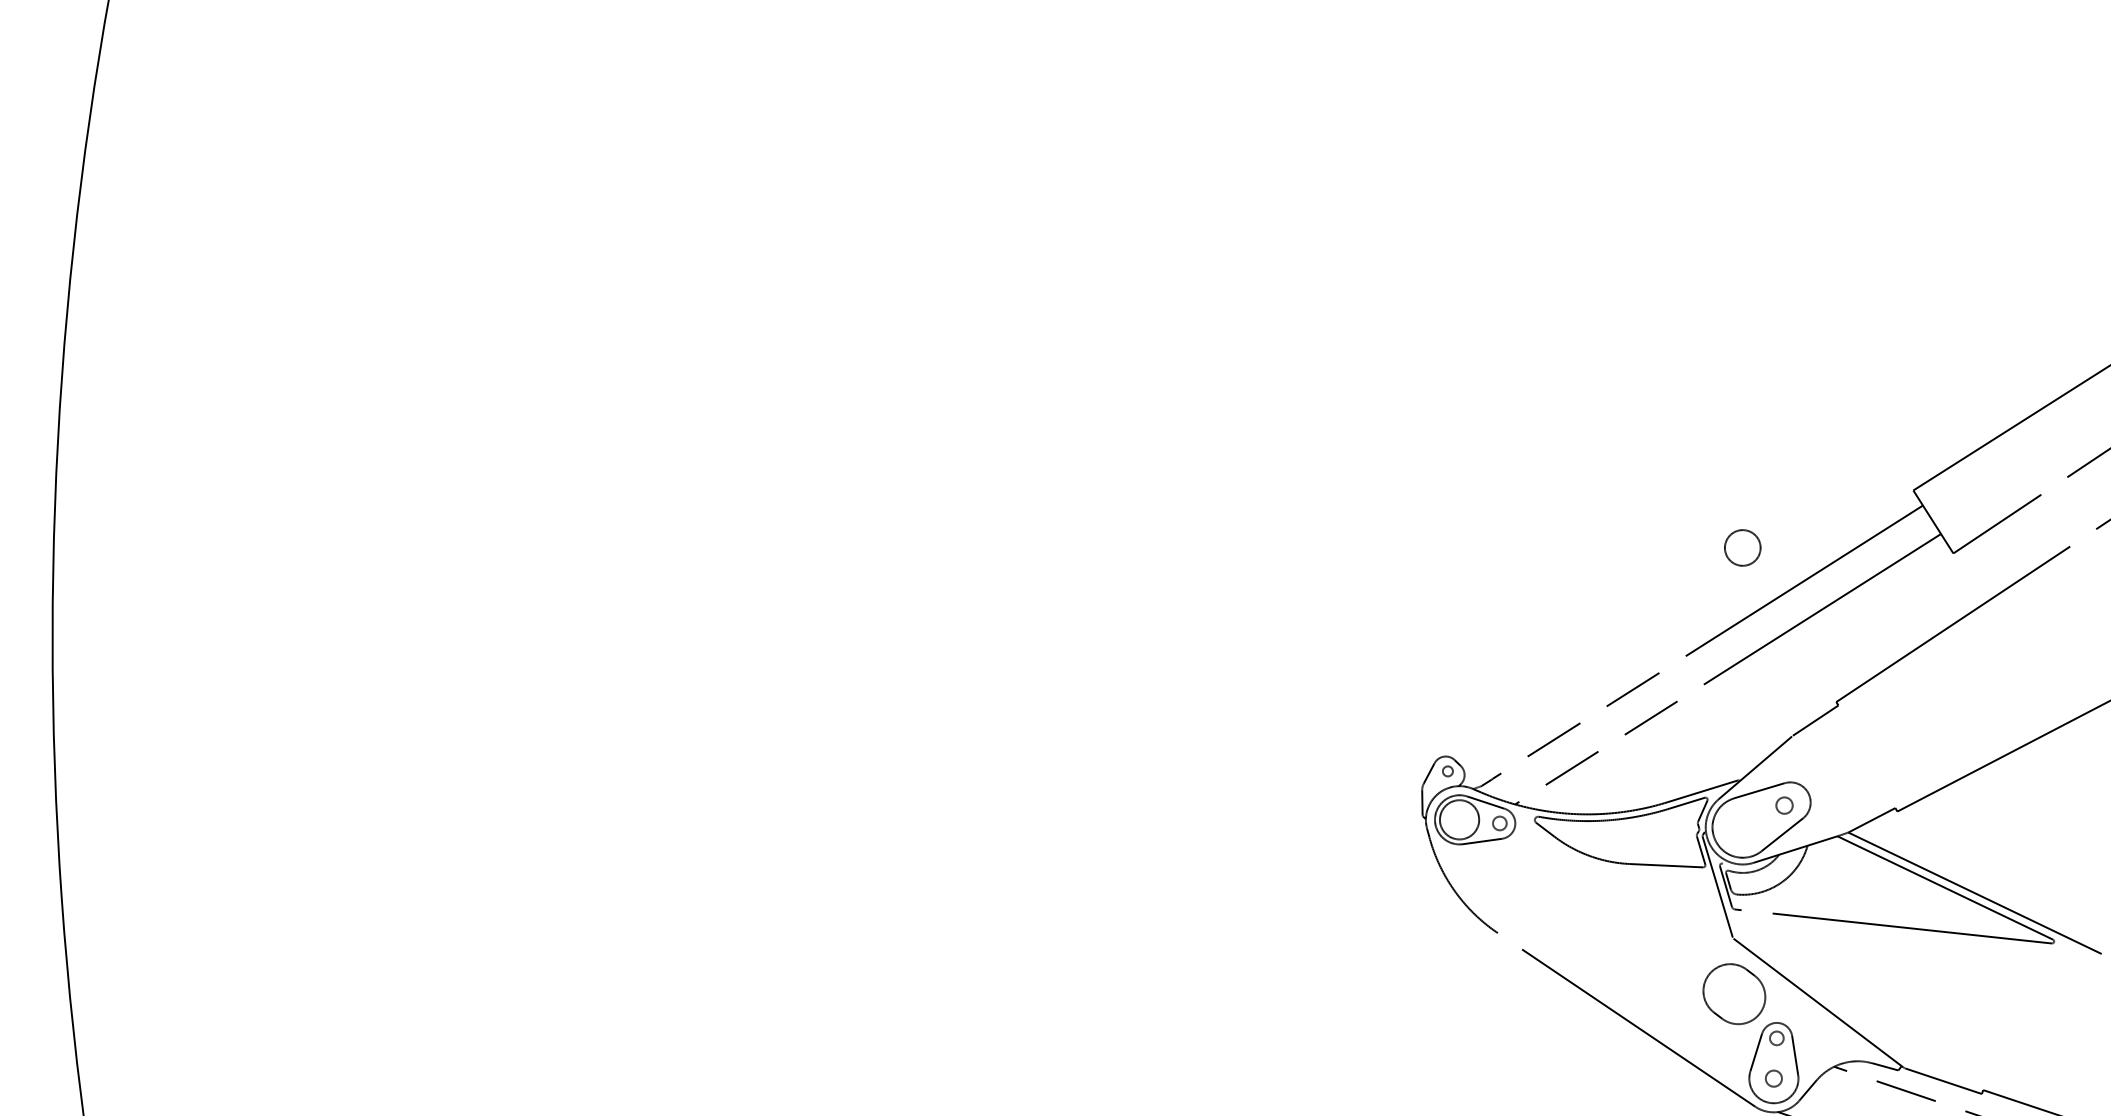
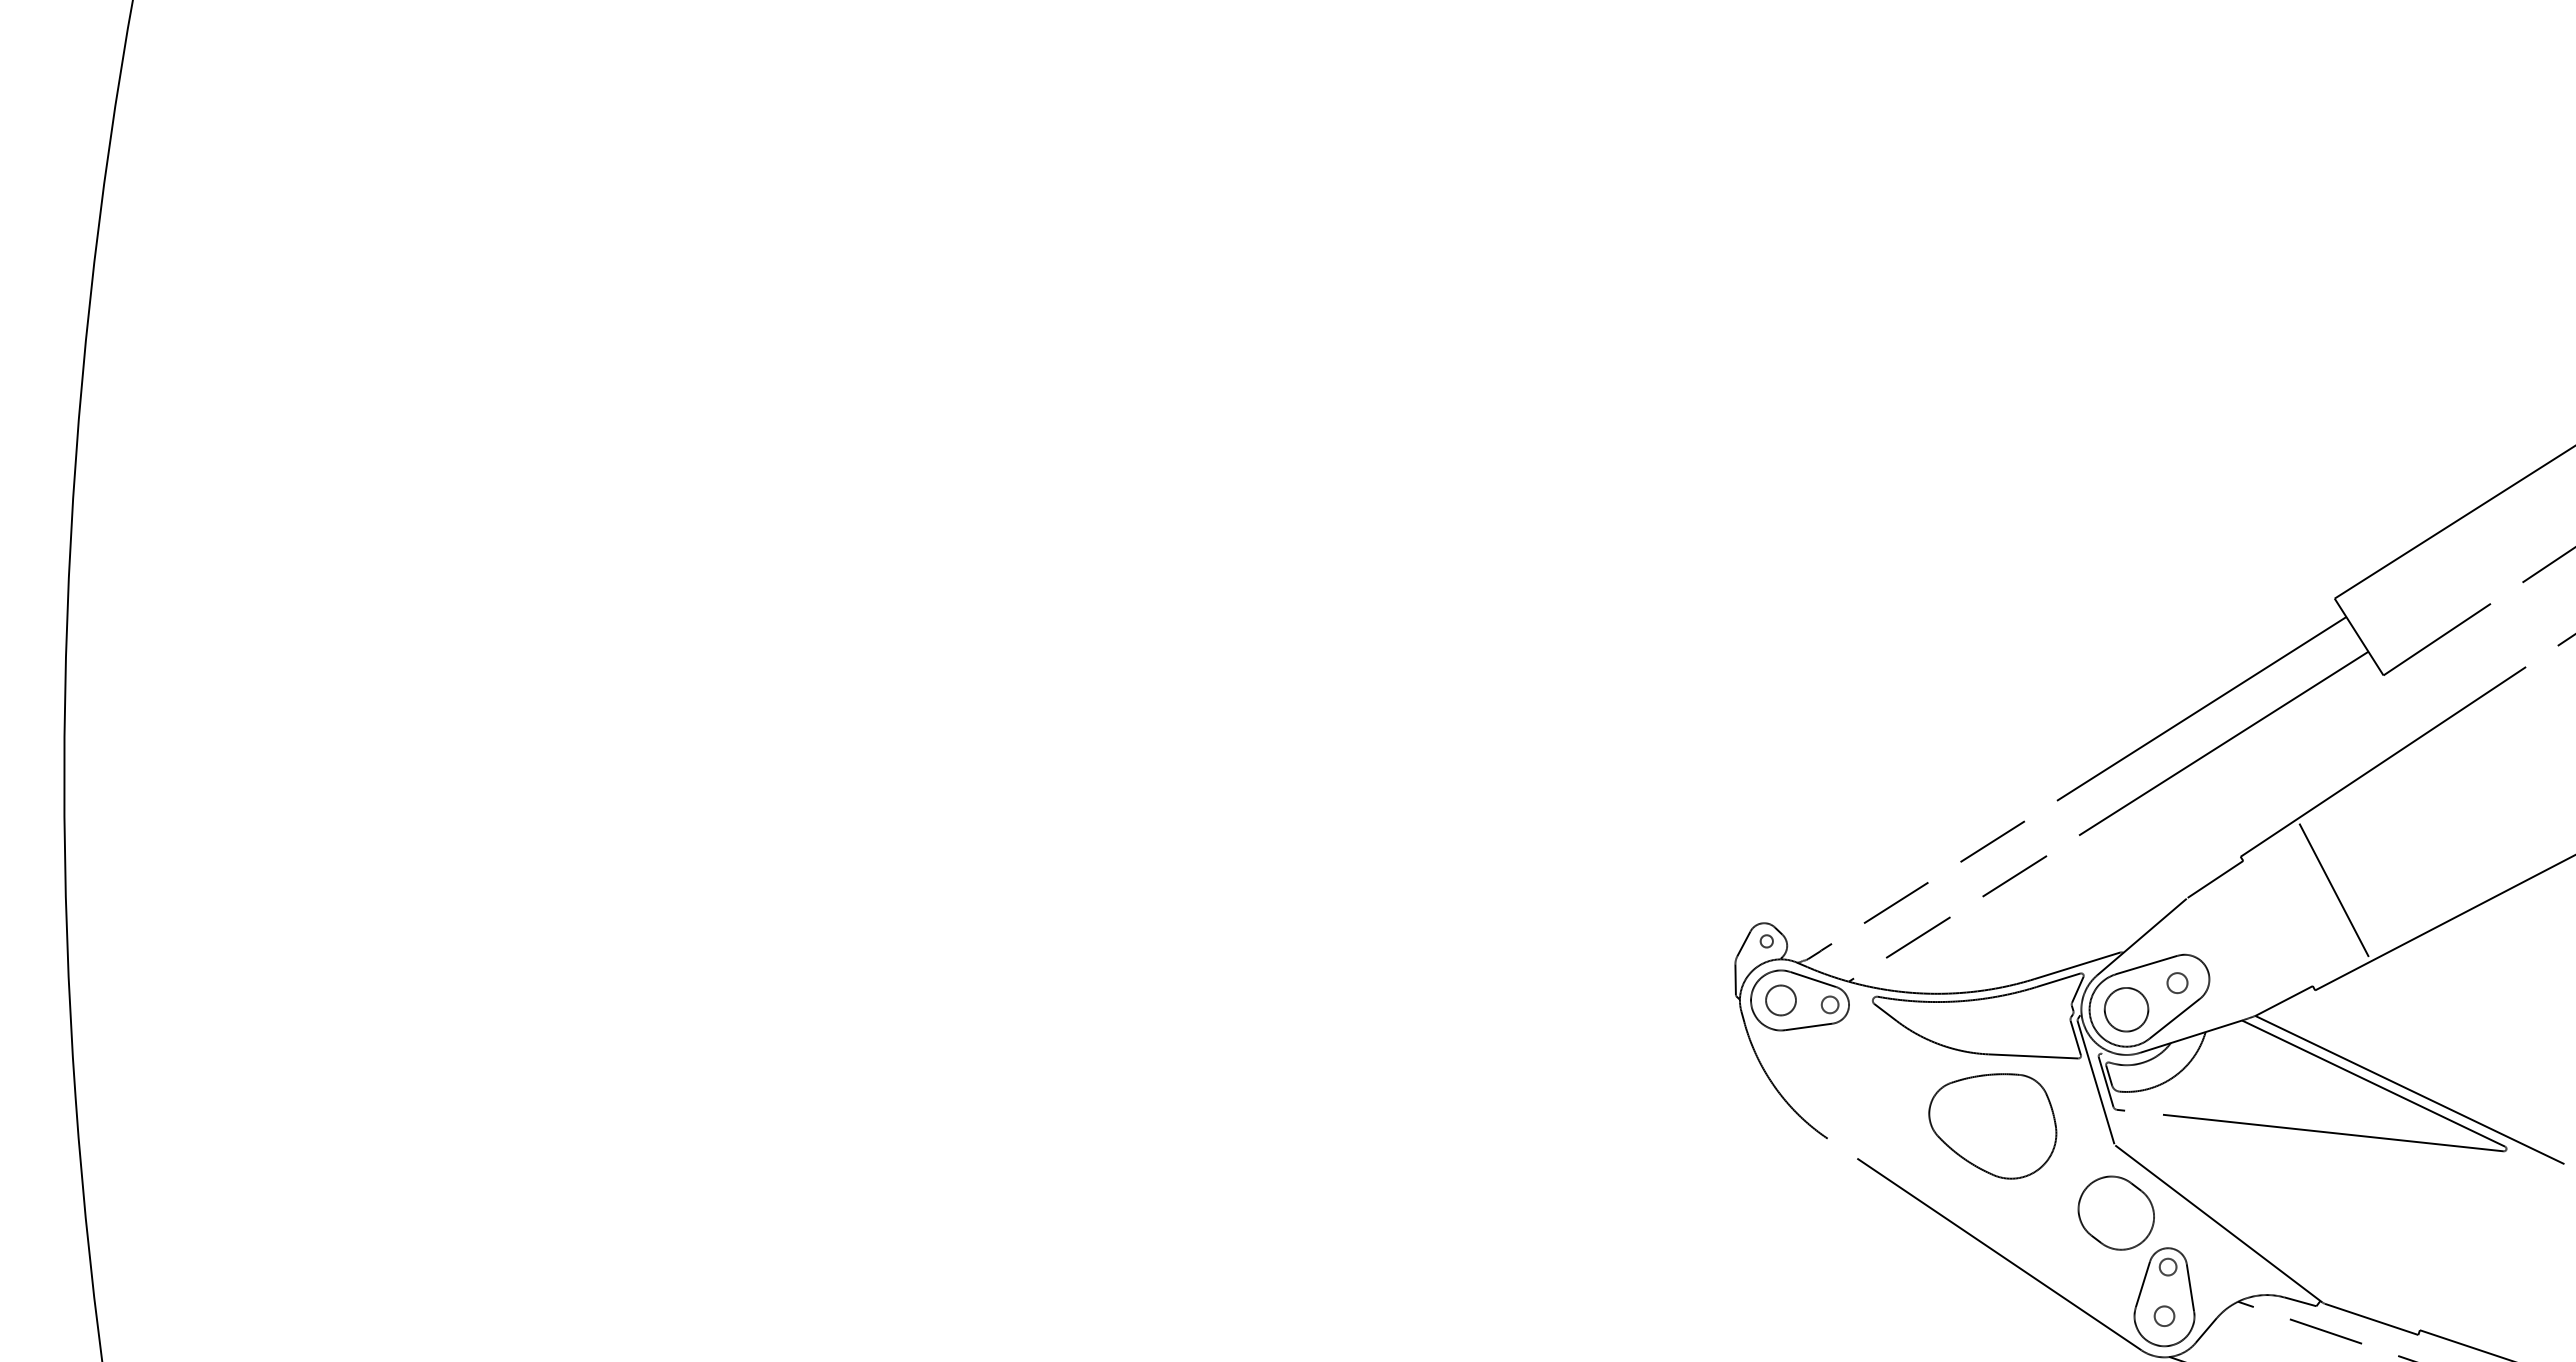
circle: (1742, 547) -> (2126, 1009), moved
line: (1912, 728) -> (2333, 889), added
circle: (1459, 819) -> (1780, 1000), size x0.62
part: (1632, 923) -> (1992, 1126), added

